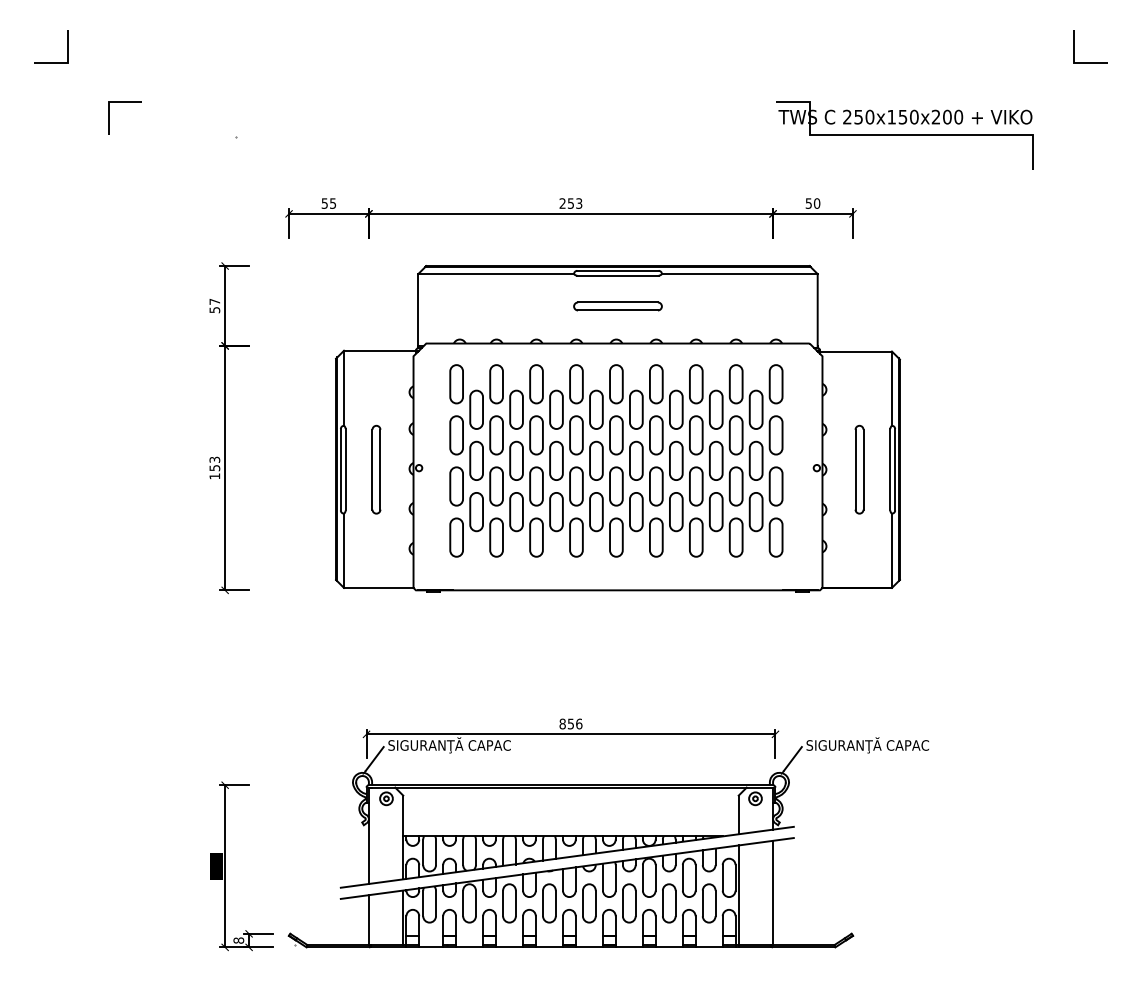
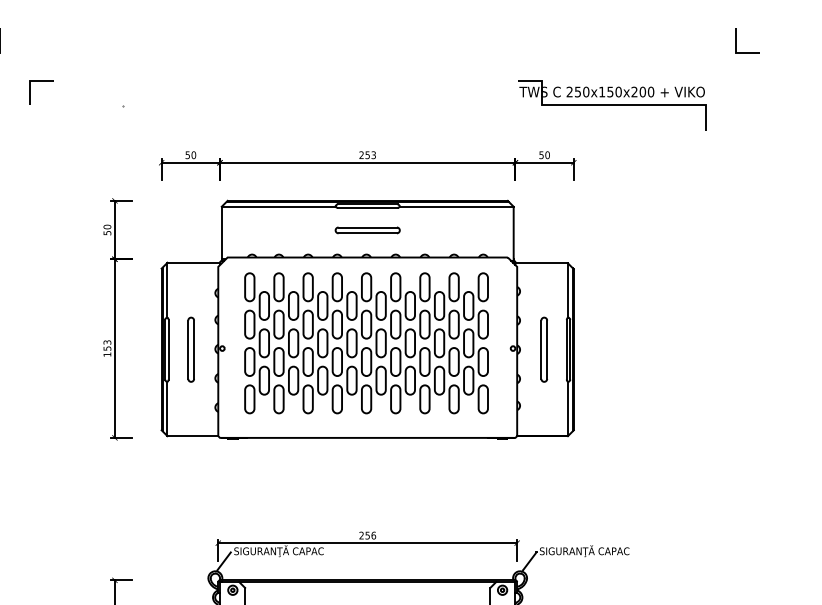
text: (332, 203) -> (193, 155), 55 -> 50
text: (214, 301) -> (107, 226), 57 -> 50
part: (617, 428) -> (367, 319), moved
text: (562, 723) -> (361, 535), 856 -> 256

